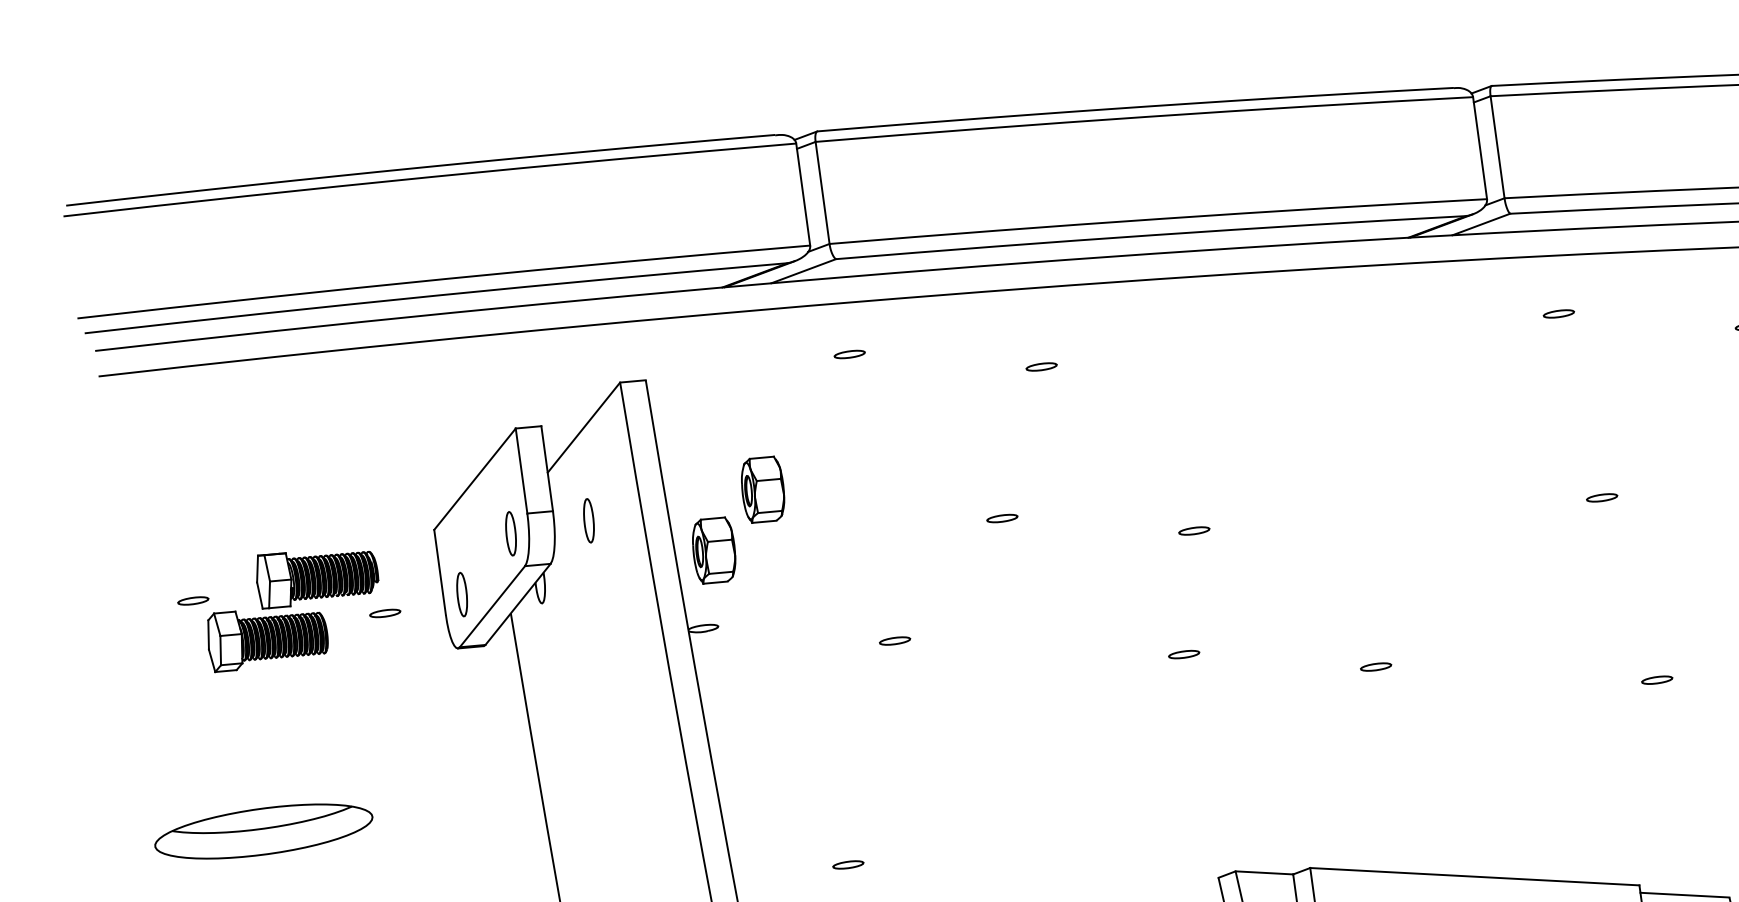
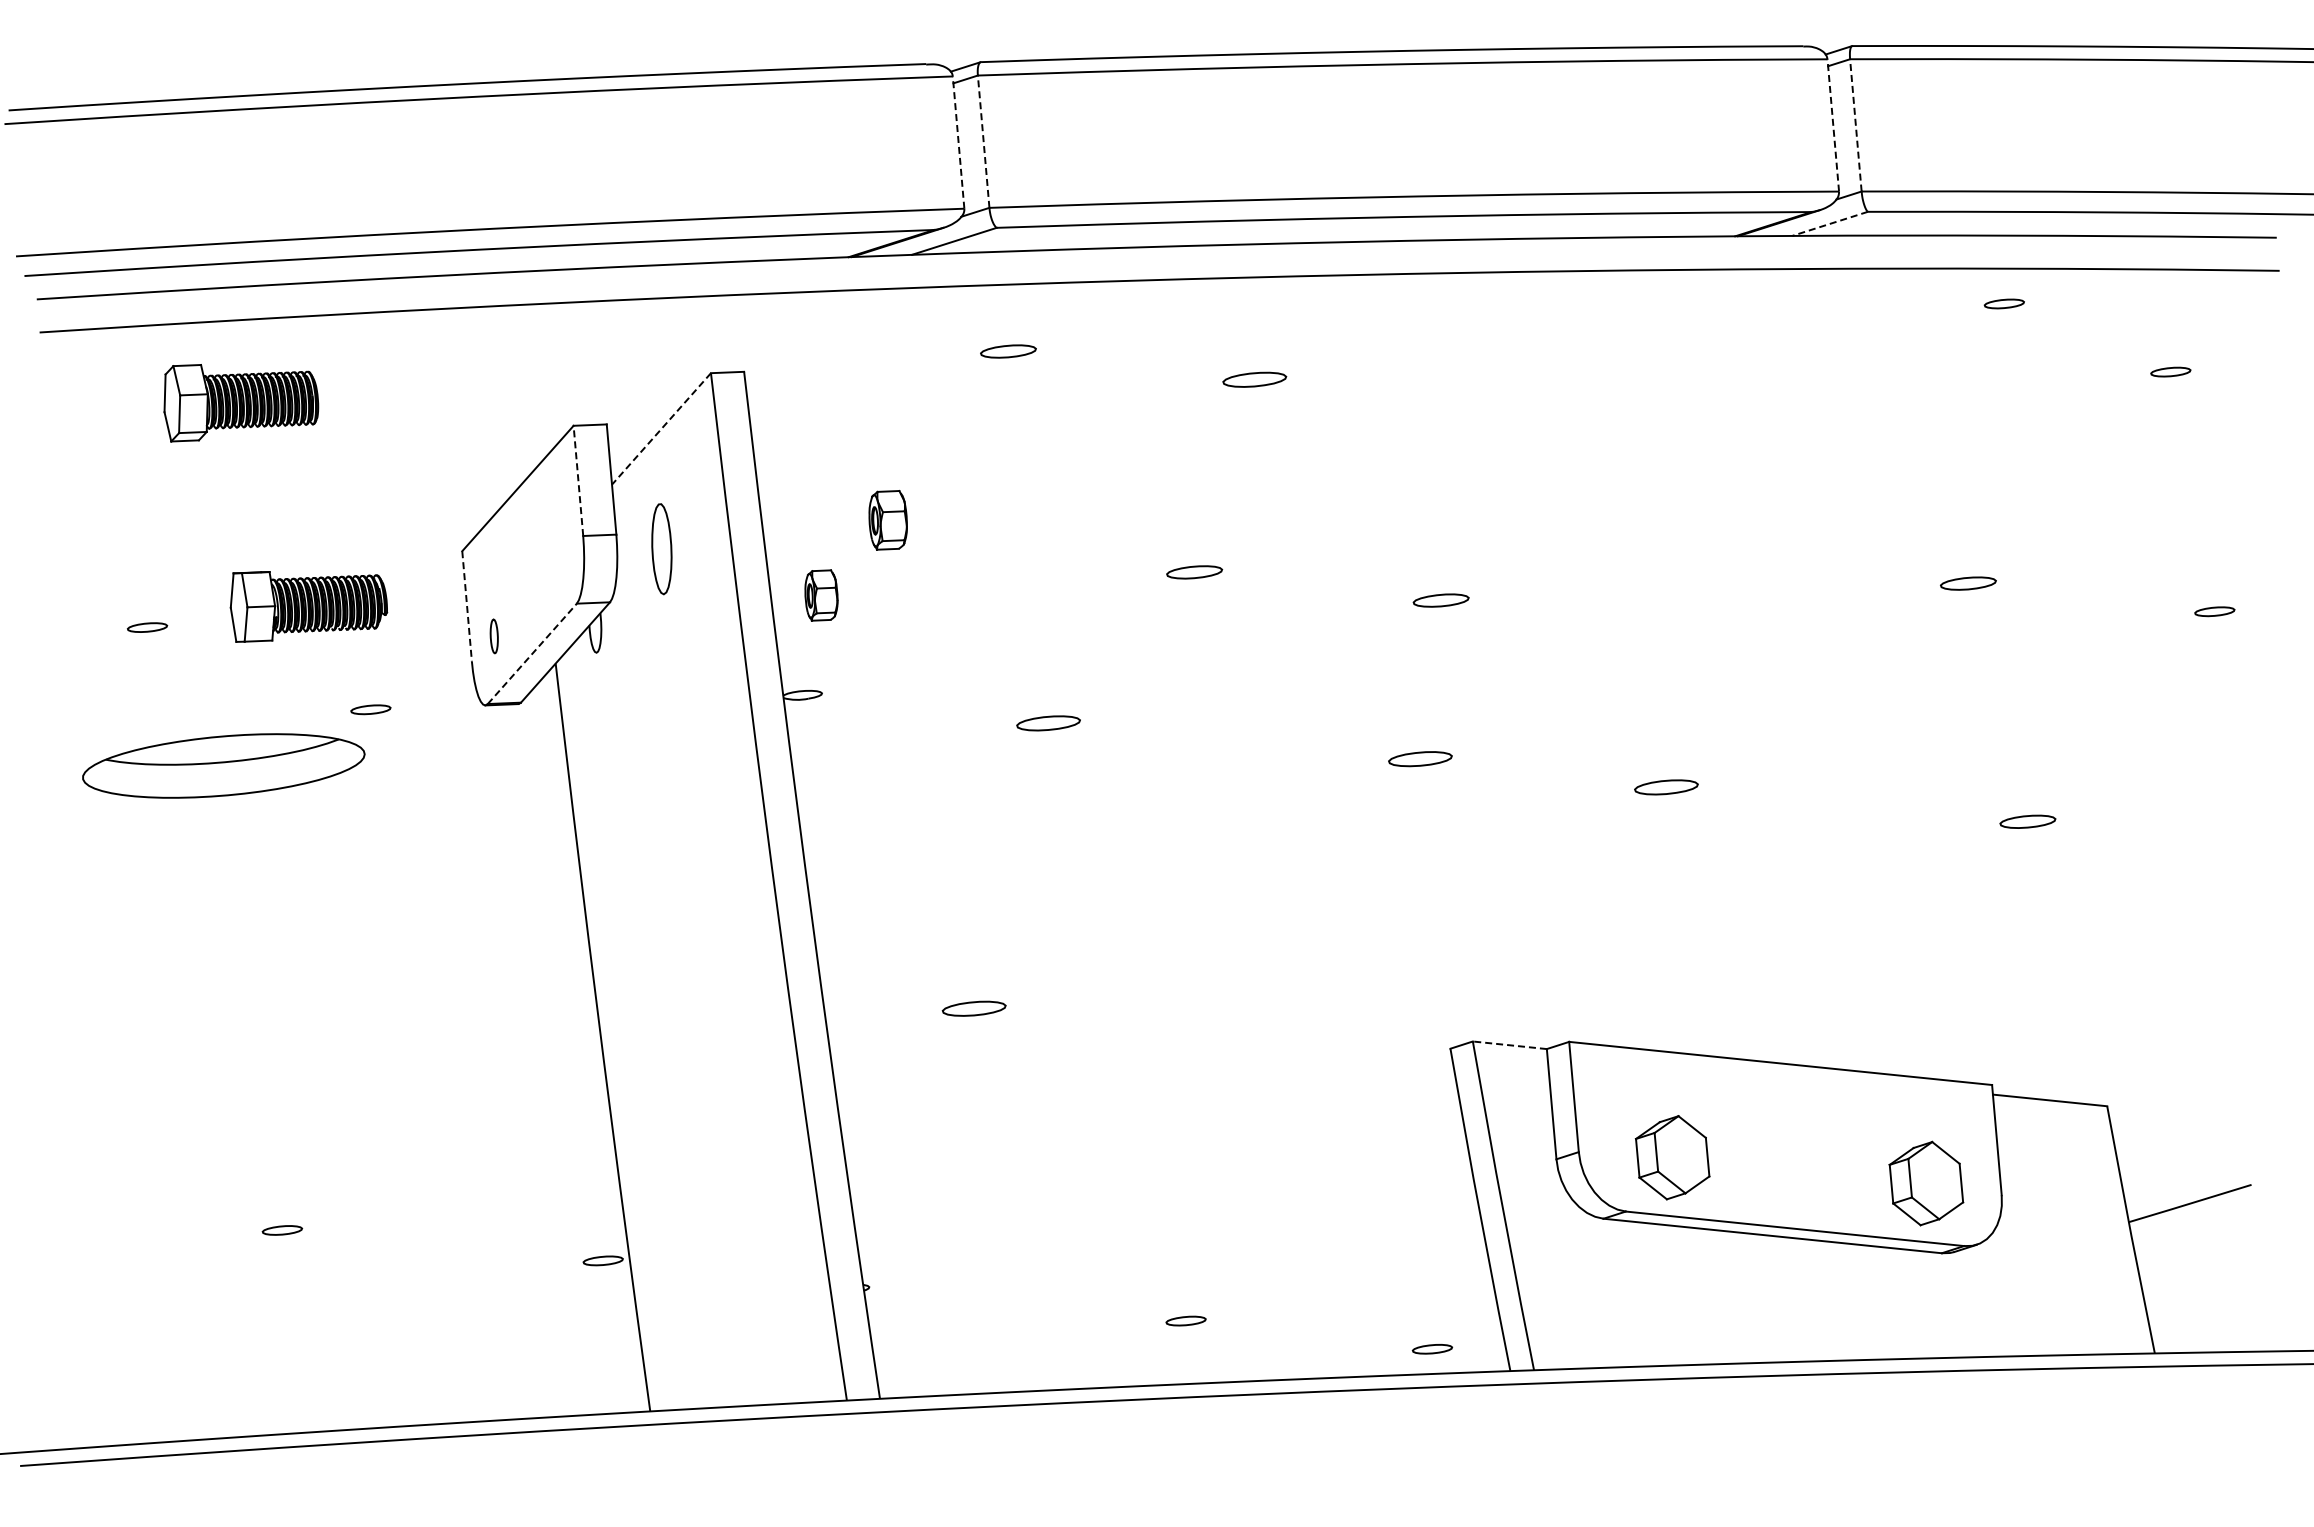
line: (1497, 146) -> (1855, 124), solid -> dashed
line: (1480, 147) -> (1833, 124), solid -> dashed
line: (822, 192) -> (983, 141), solid -> dashed
line: (803, 194) -> (958, 142), solid -> dashed
line: (1481, 224) -> (1830, 223), solid -> dashed
part: (1558, 313) -> (2003, 303), moved
part: (849, 354) -> (1008, 351), size x1.4
part: (1041, 366) -> (1254, 379), size x1.6
line: (583, 427) -> (661, 428), solid -> dashed
line: (521, 470) -> (578, 480), solid -> dashed
part: (762, 489) -> (887, 520), size x0.7
part: (1602, 497) -> (1968, 583), size x1.4
part: (1002, 518) -> (1194, 572), size x1.4
part: (589, 520) -> (662, 549), size x1.6
part: (1193, 531) -> (1440, 600), size x1.4
part: (510, 533) -> (560, 560), removed
part: (714, 550) -> (821, 595), size x0.6
line: (440, 572) -> (467, 606), solid -> dashed
part: (462, 594) -> (494, 636), size x0.6
line: (492, 606) -> (532, 653), solid -> dashed
part: (384, 613) -> (370, 709), moved
part: (268, 639) -> (241, 403), moved
part: (894, 641) -> (1048, 723), size x1.6
part: (1183, 654) -> (1419, 758), size x1.6
part: (1375, 666) -> (1666, 786), size x1.6
part: (1656, 679) -> (2027, 821), size x1.4
part: (263, 831) -> (223, 765), moved
part: (848, 864) -> (974, 1008), size x1.6
line: (1264, 873) -> (1509, 1045), solid -> dashed

